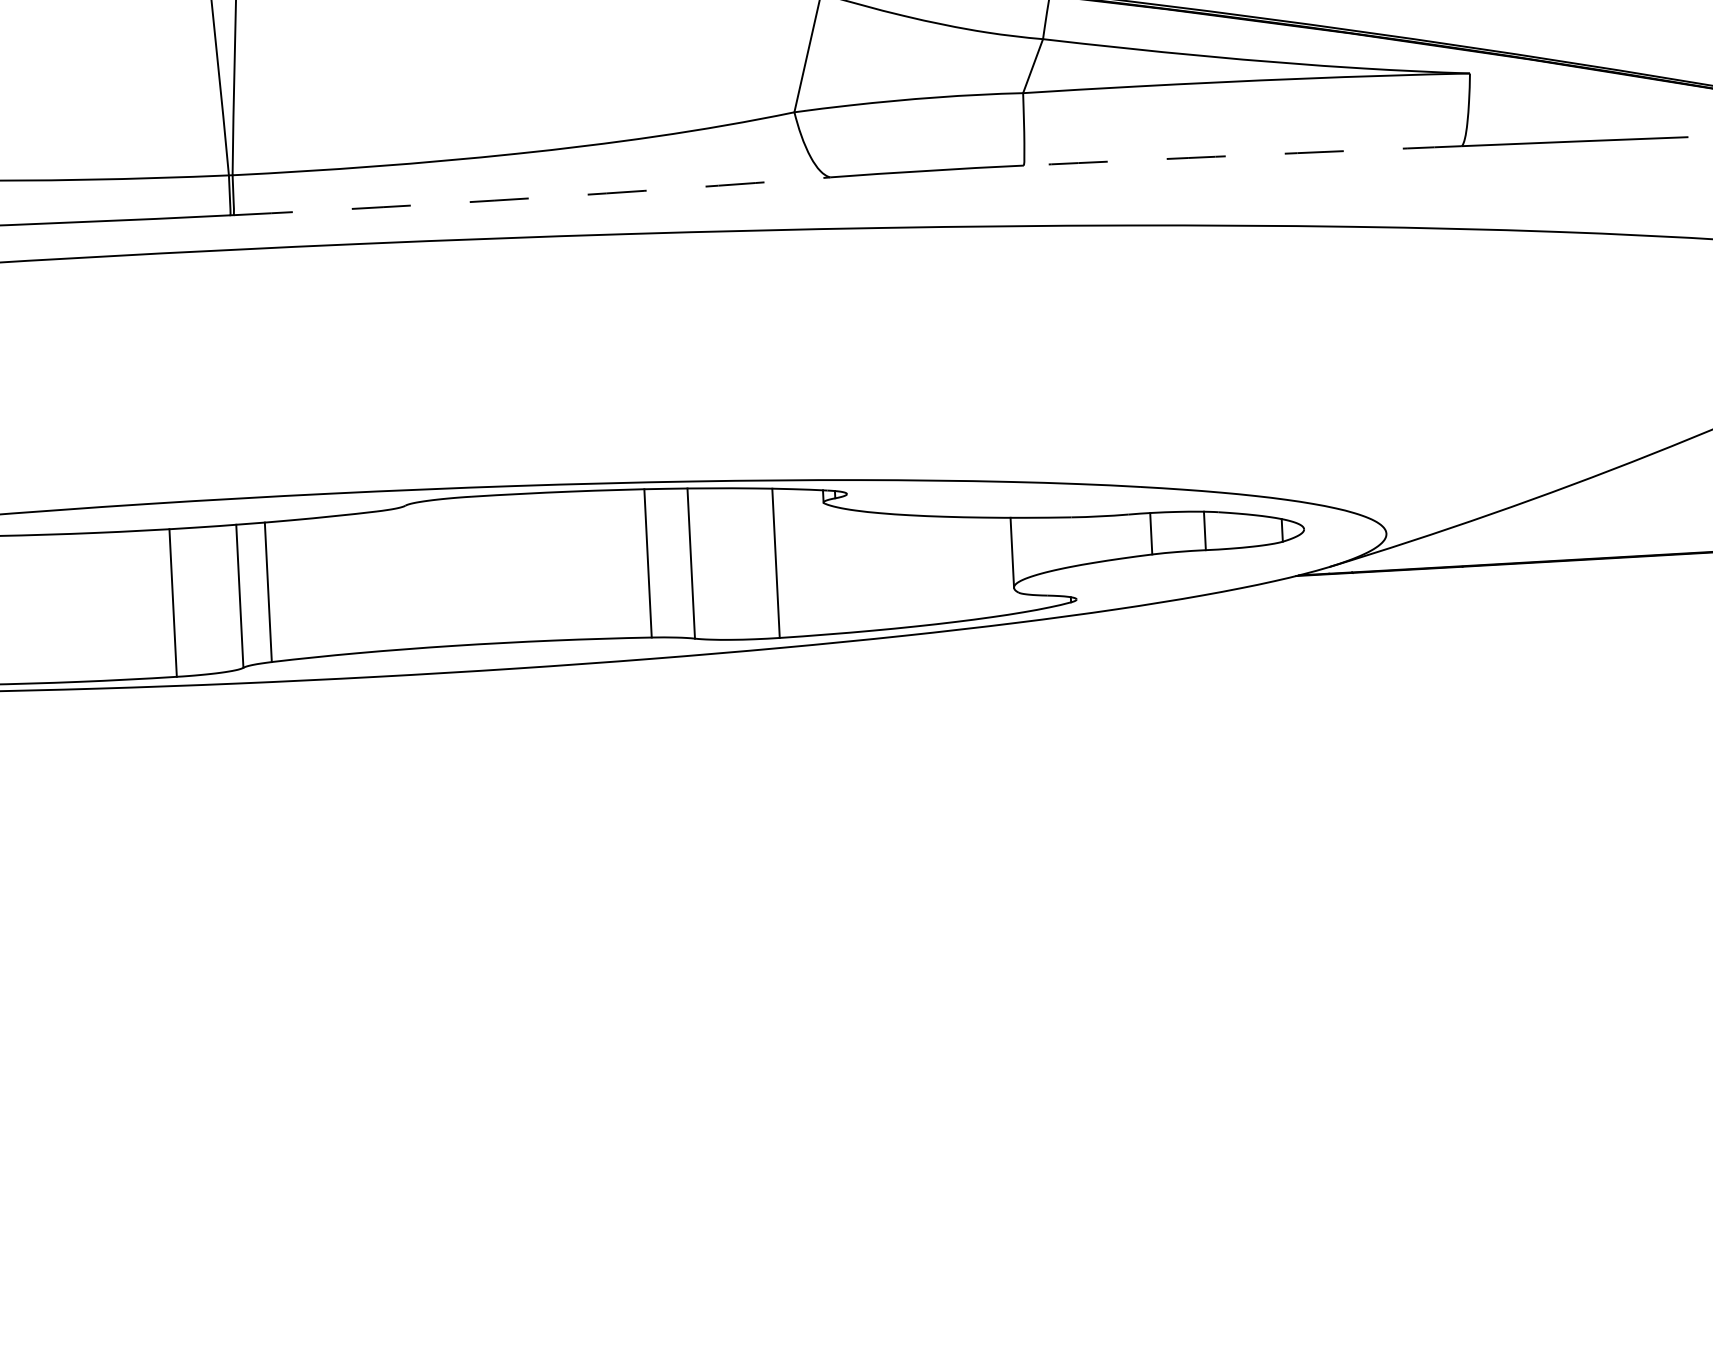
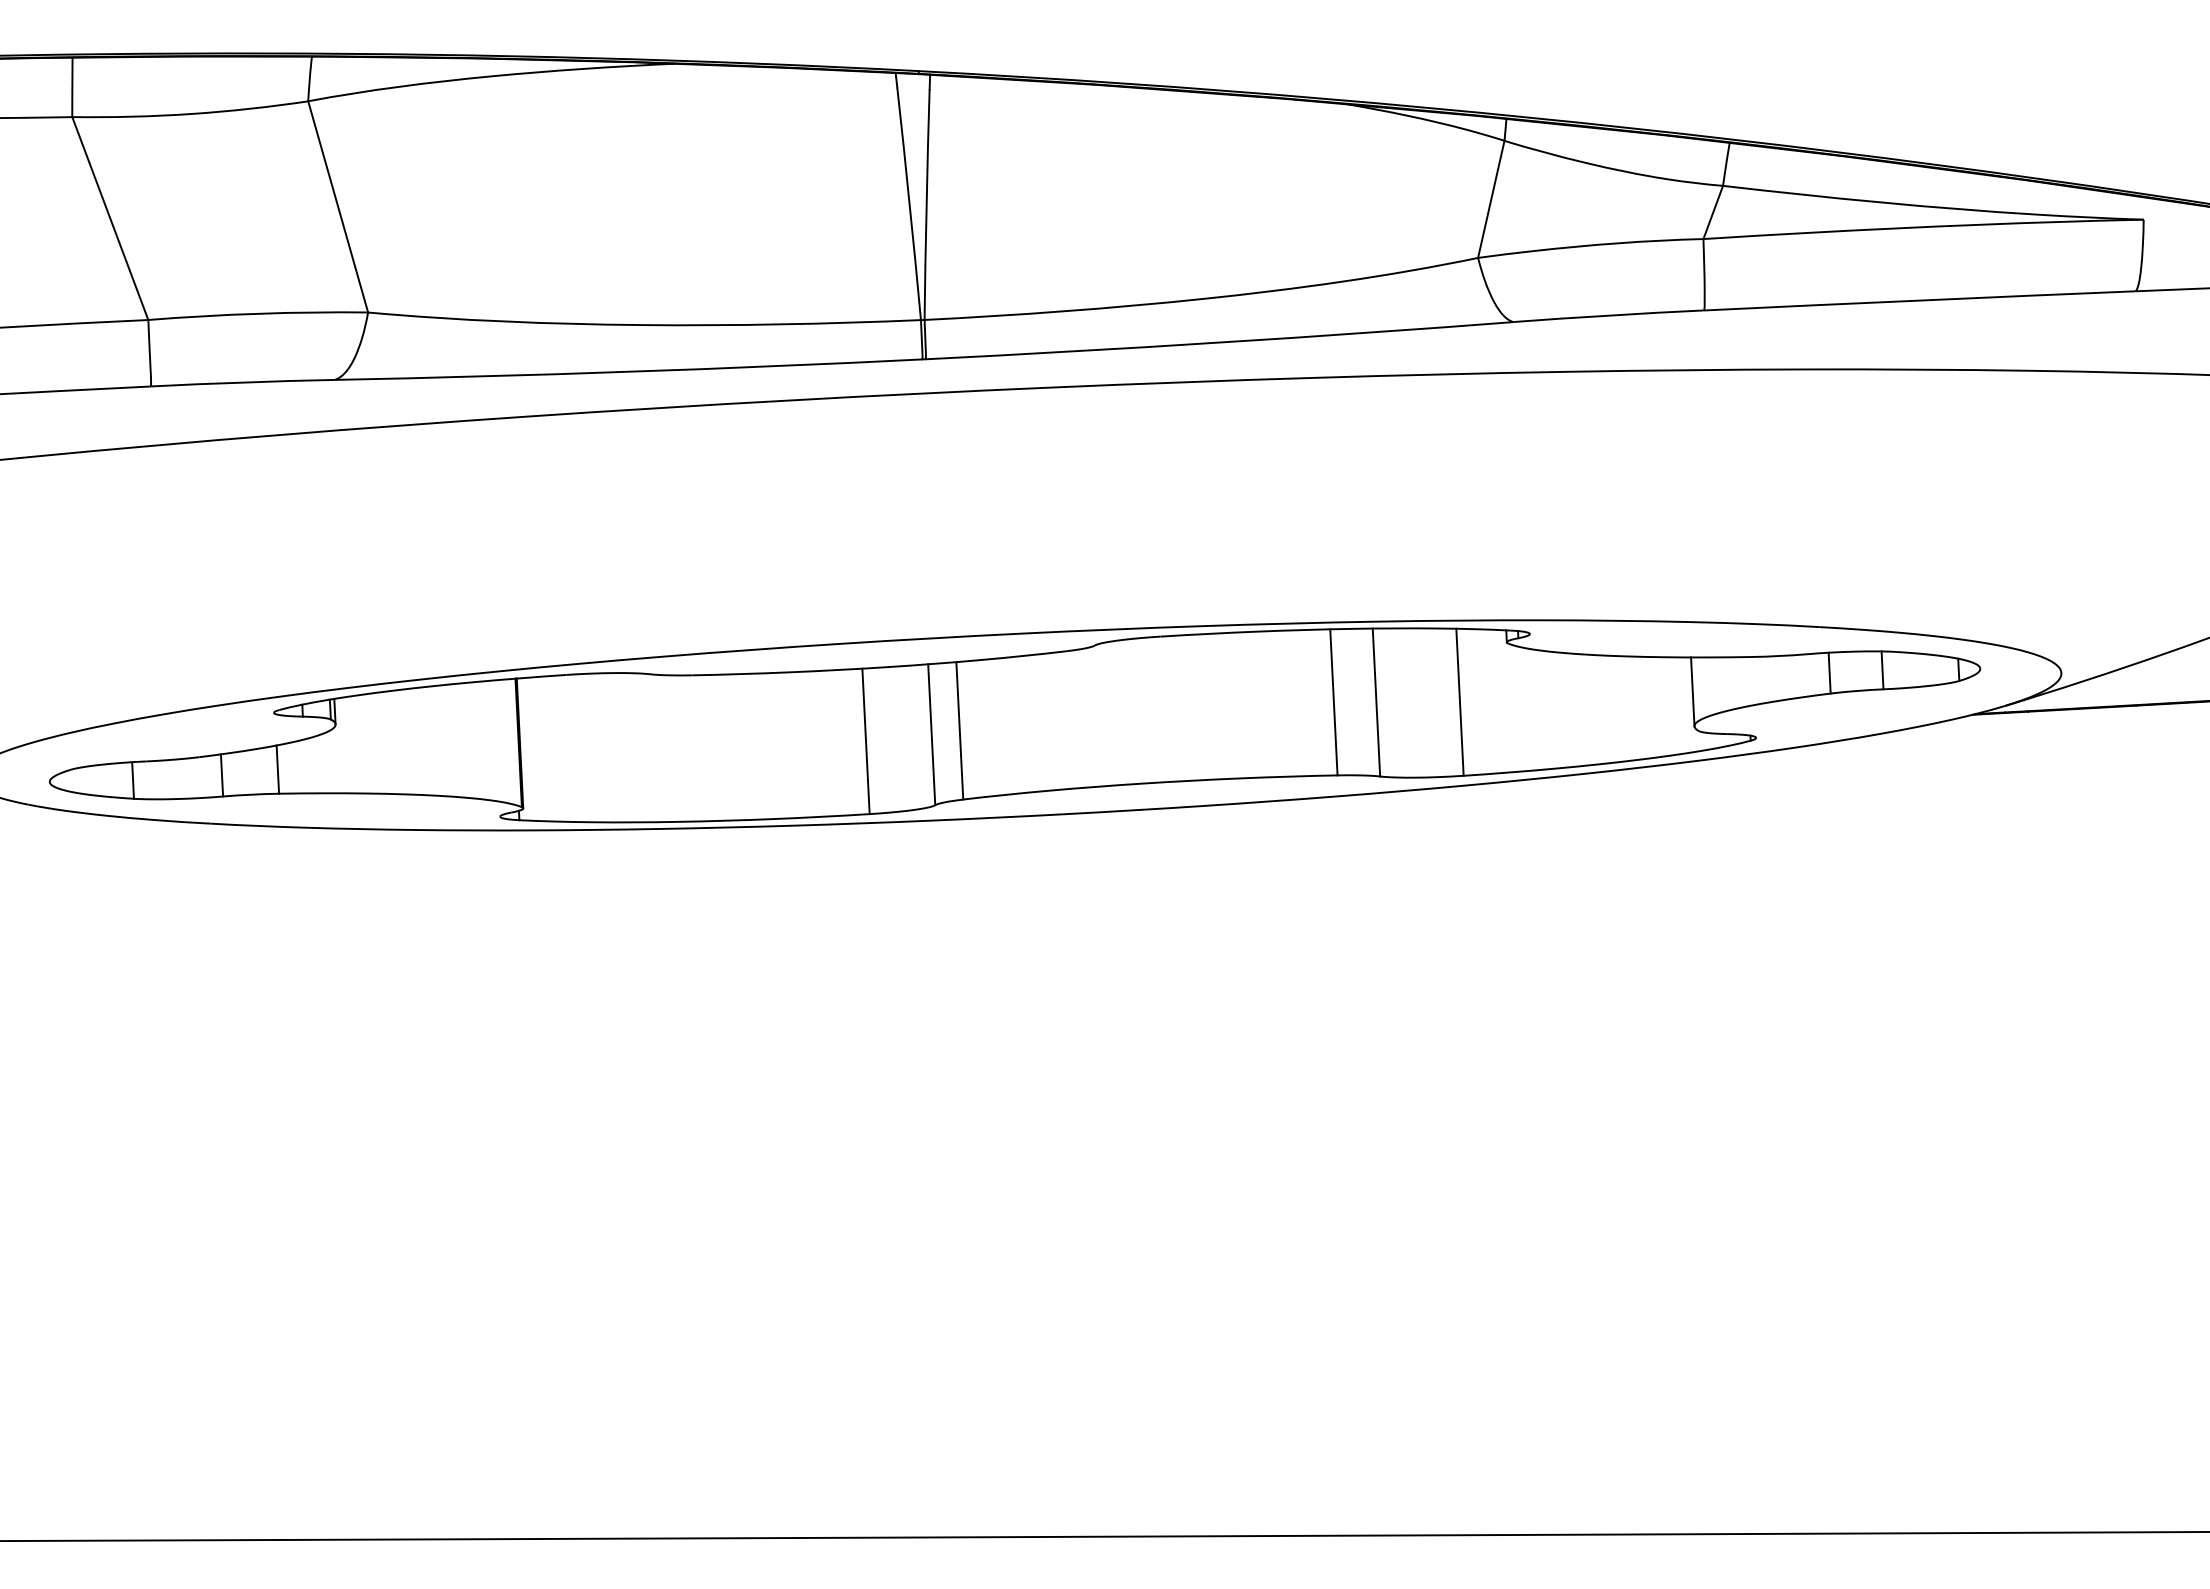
arc: (1242, 155) -> (1919, 300), dashed -> solid
arc: (531, 198) -> (1219, 342), dashed -> solid

